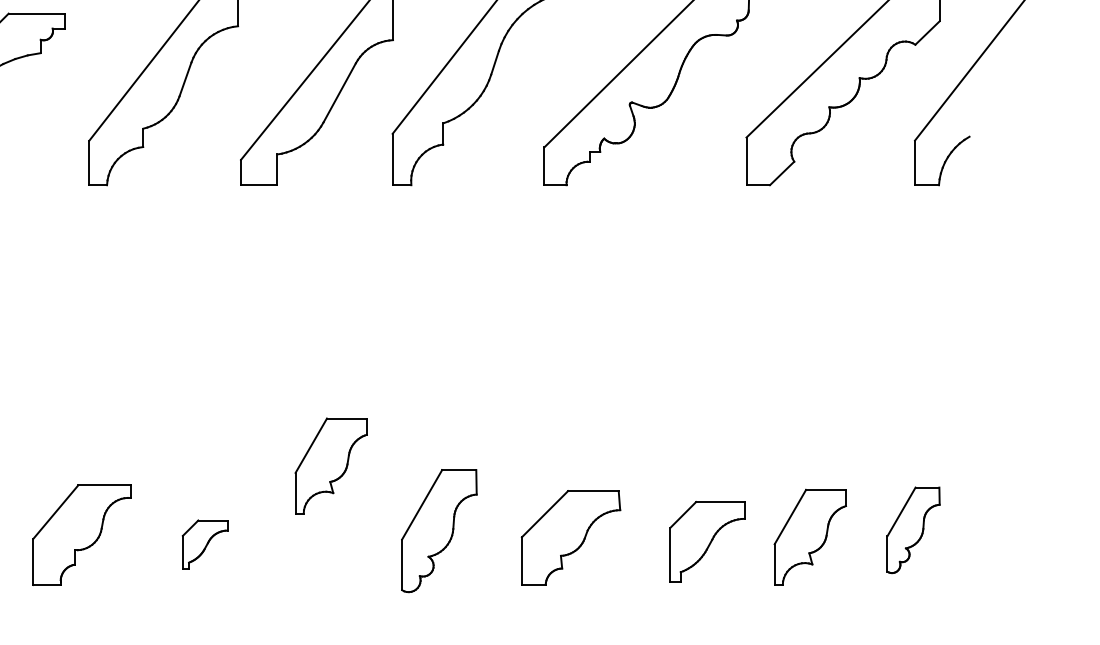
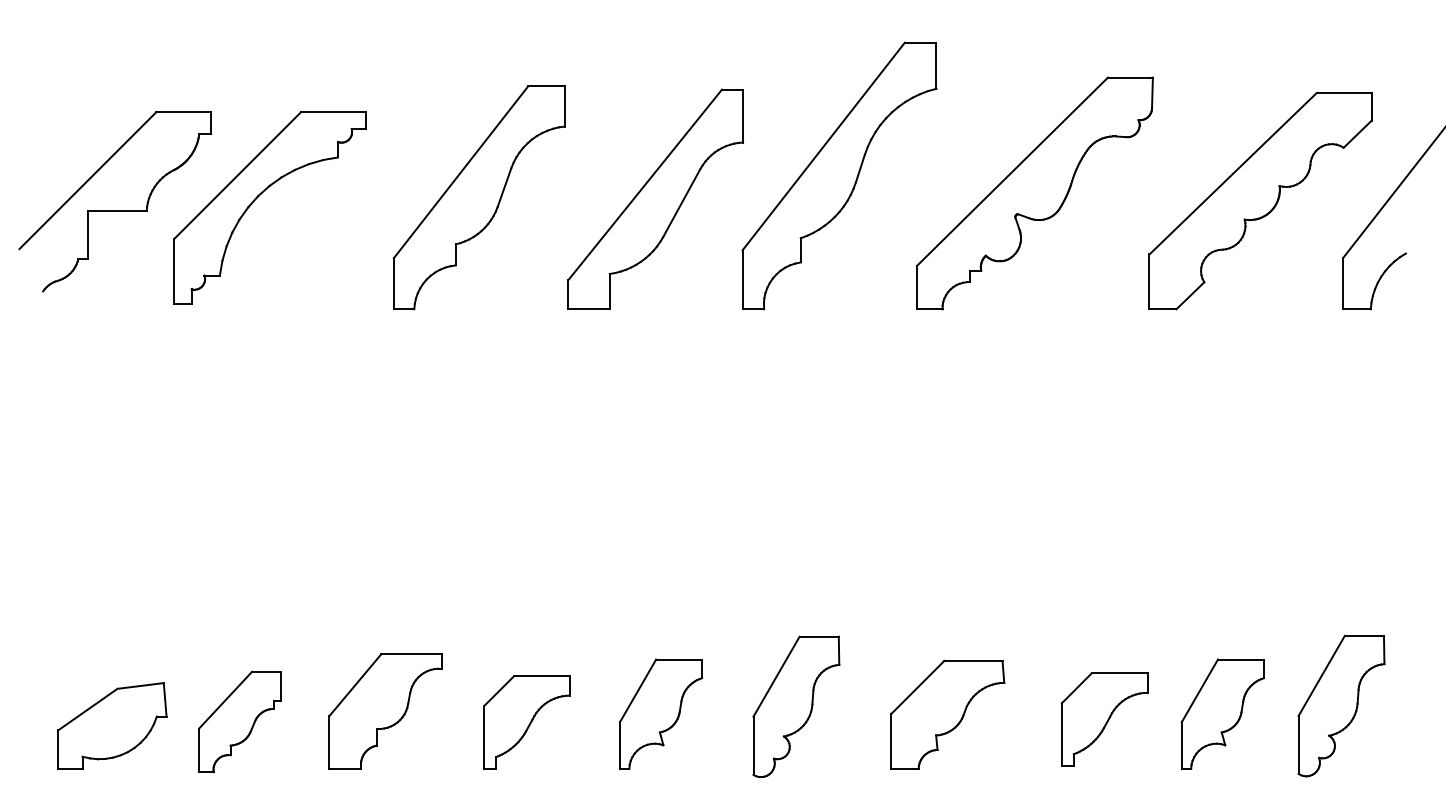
part: (331, 465) -> (661, 713), moved
part: (913, 529) -> (1341, 705), size x1.43
part: (204, 544) -> (526, 722), size x1.67

